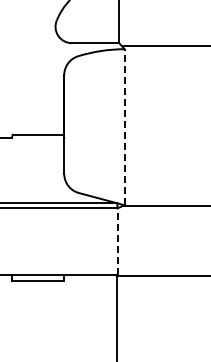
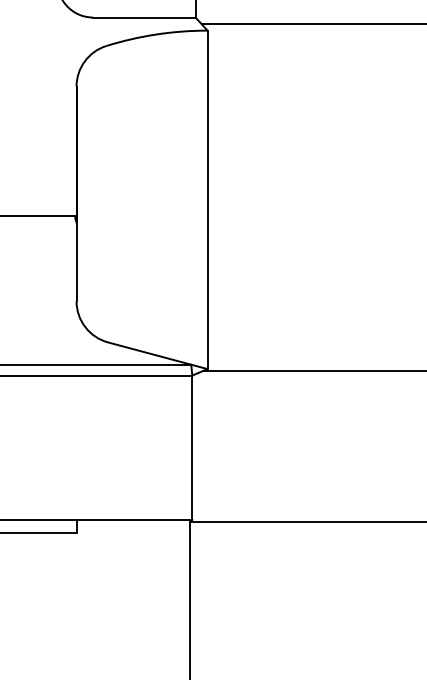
line: (124, 126) -> (207, 198), dashed -> solid
line: (117, 241) -> (191, 447), dashed -> solid

